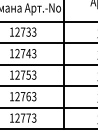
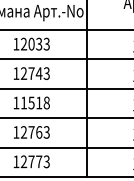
text: (22, 31) -> (30, 43), 12733 -> 12033
text: (25, 74) -> (34, 102), 12753 -> 11518

